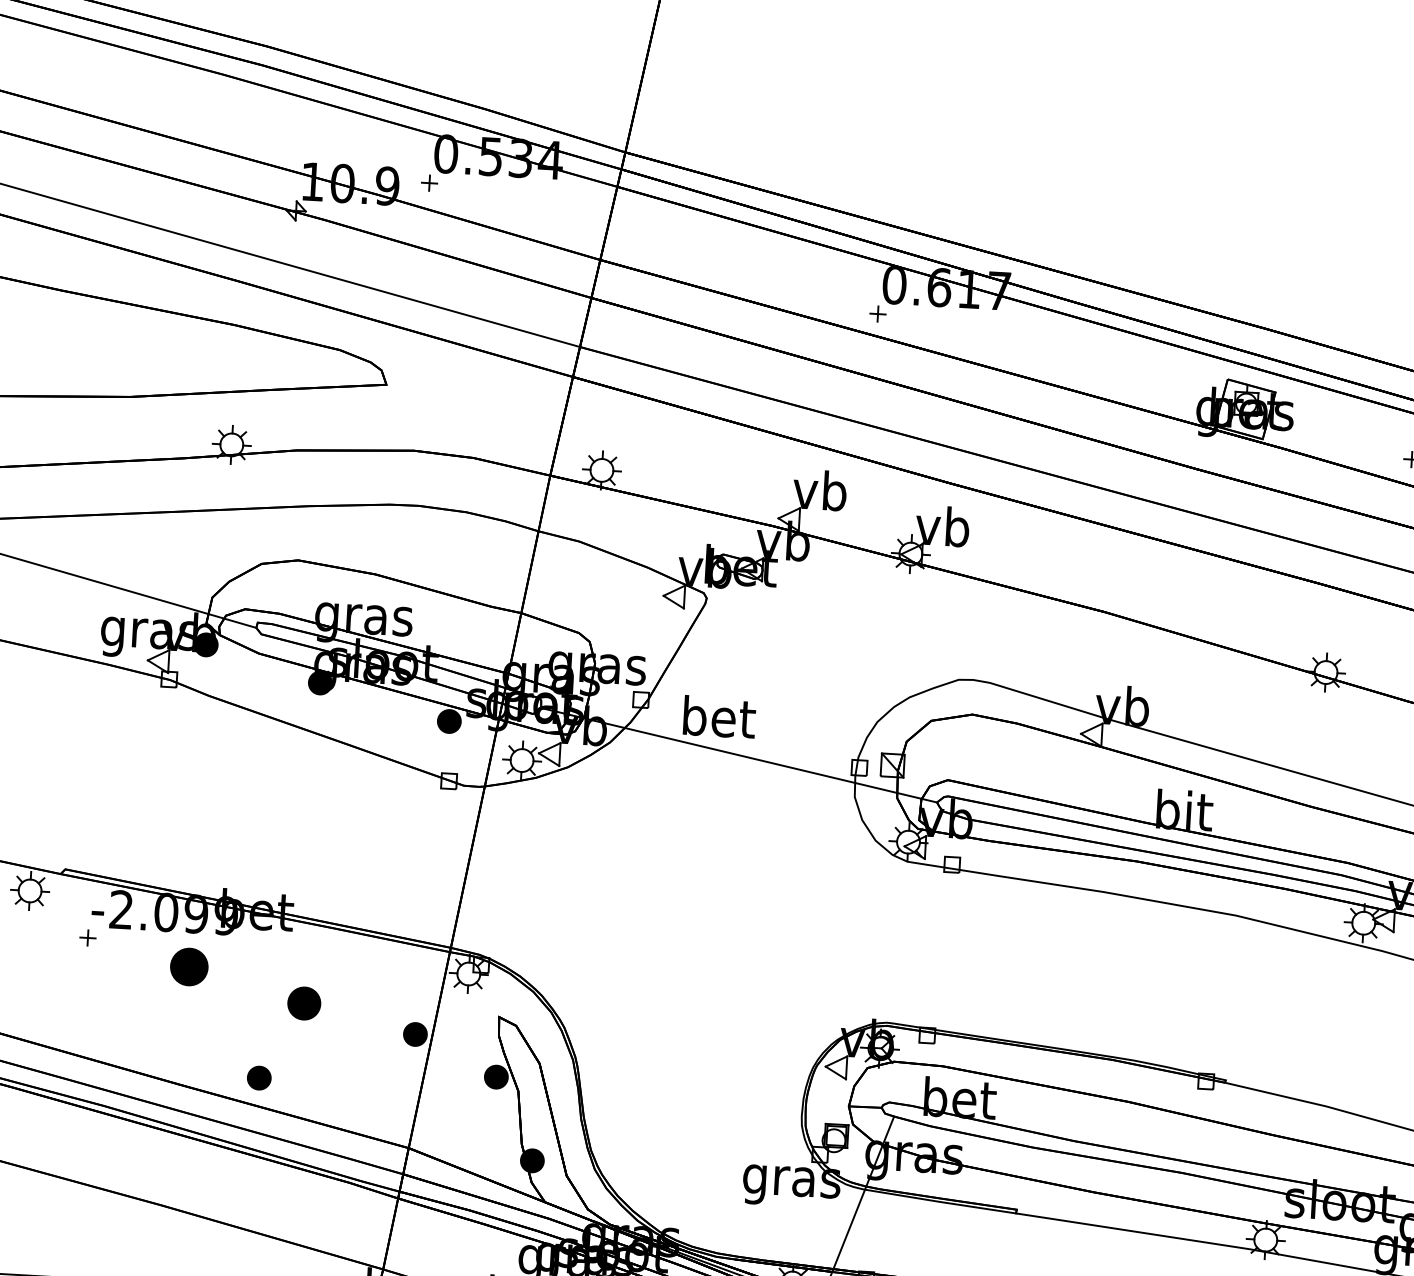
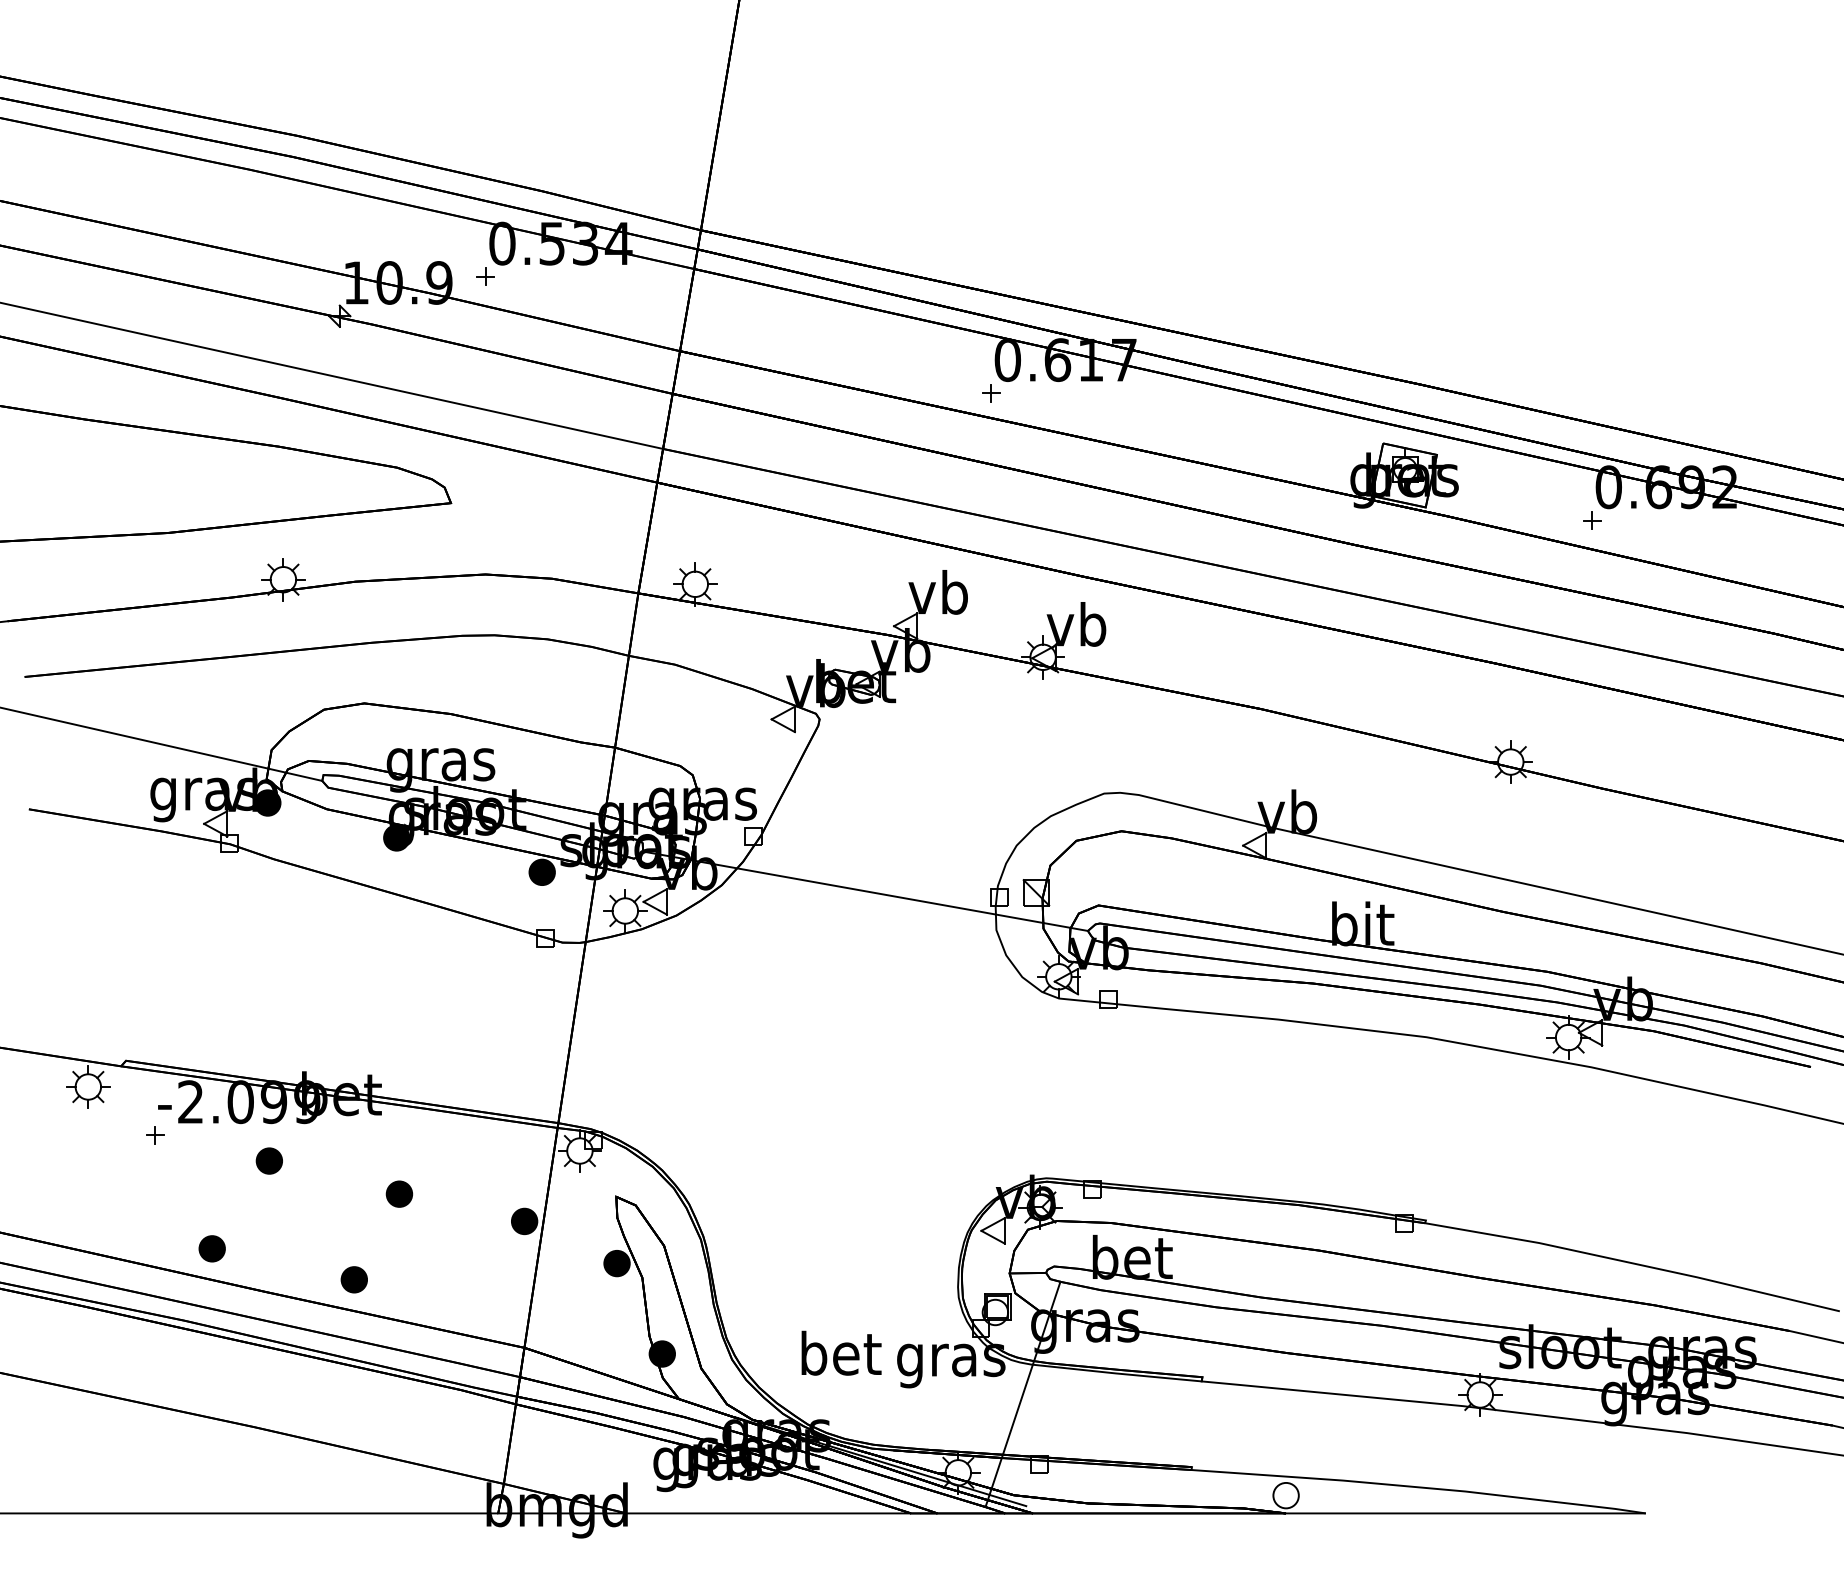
text: (719, 716) -> (841, 1352), moved
part: (188, 966) -> (268, 1160), size x0.62
part: (304, 1002) -> (399, 1193), size x0.71
part: (132, 1042) -> (211, 1248), added

